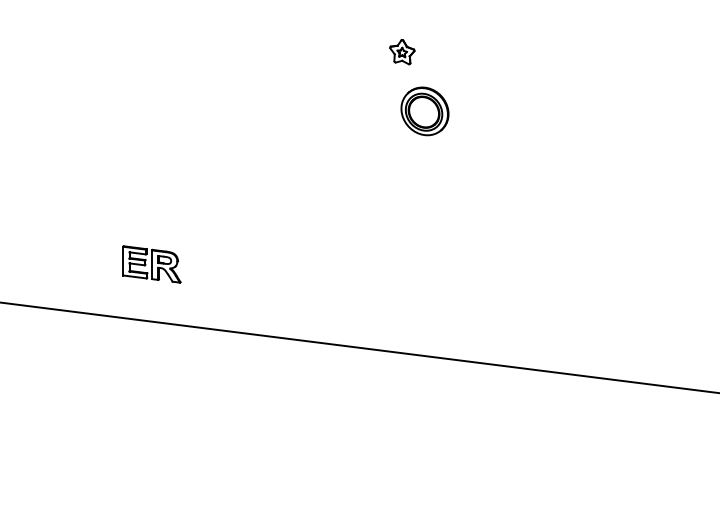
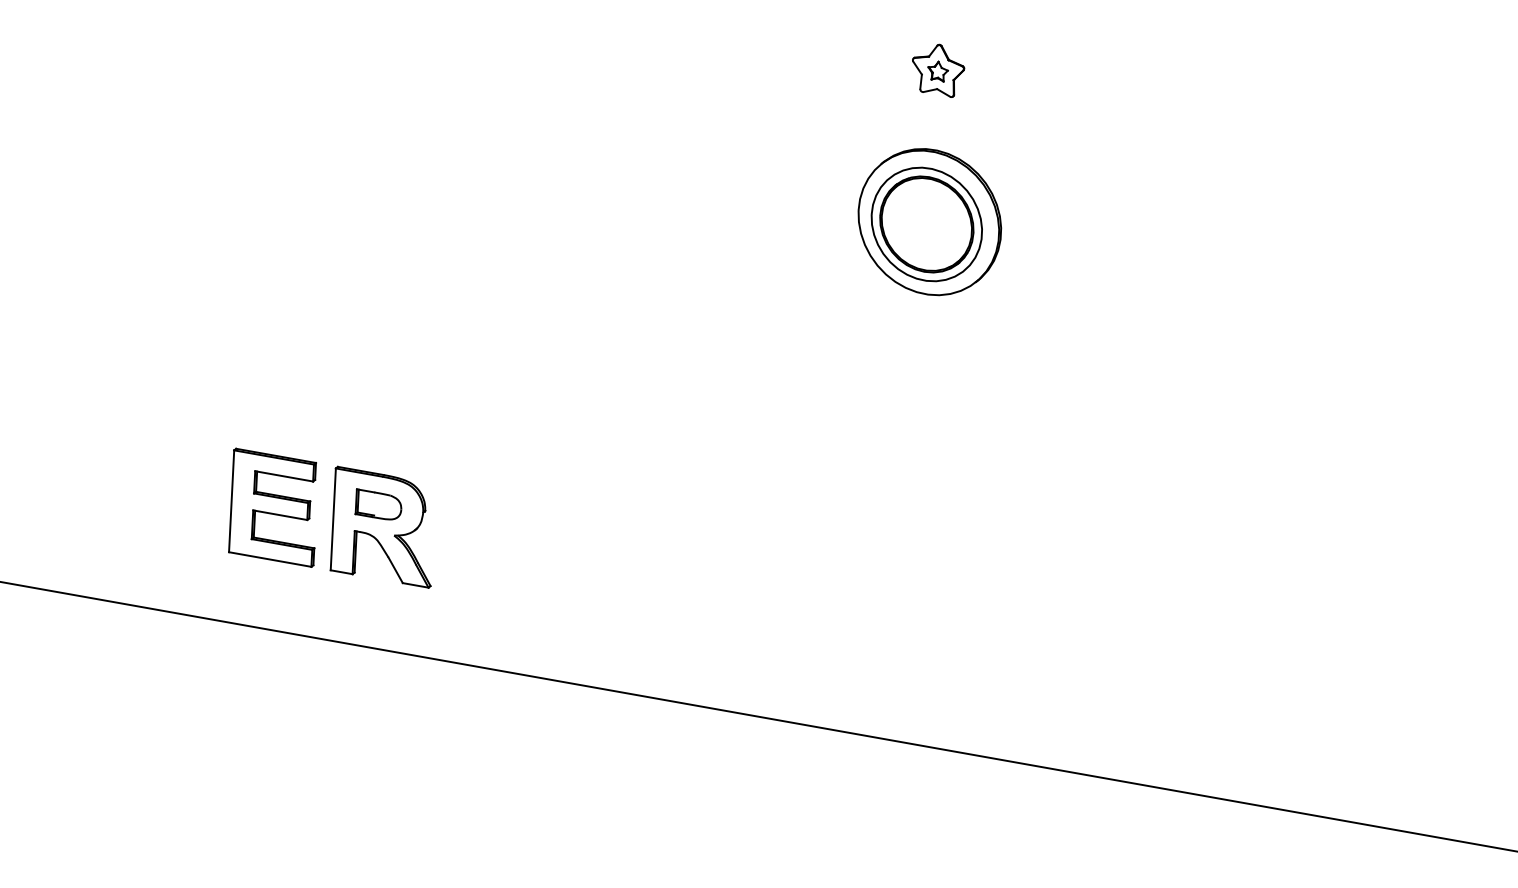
part: (402, 52) -> (938, 71), moved
part: (424, 111) -> (928, 222), size x1.43
part: (151, 264) -> (331, 518), size x1.67

